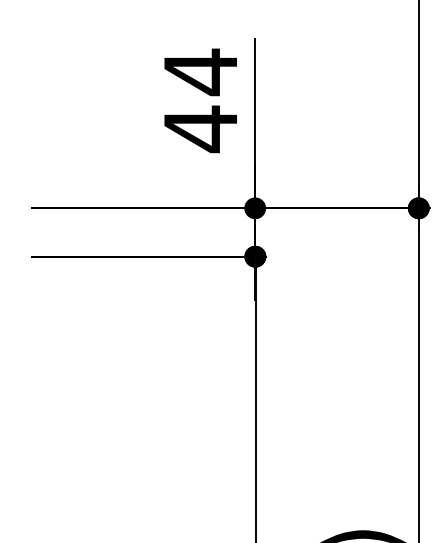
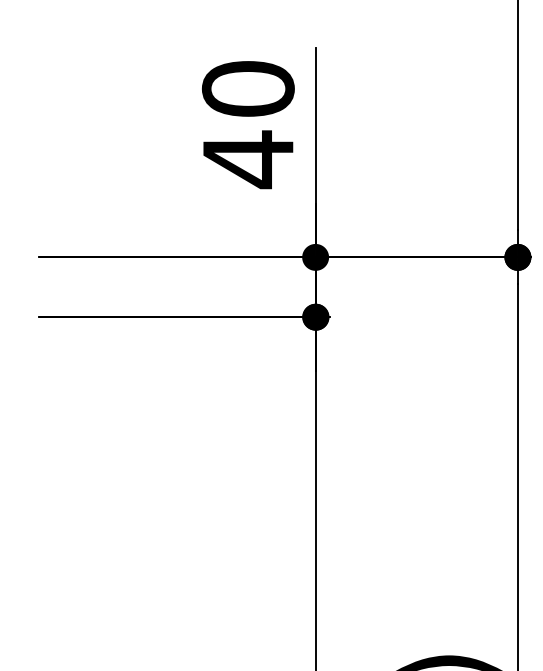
text: (200, 72) -> (248, 89), 44 -> 40

